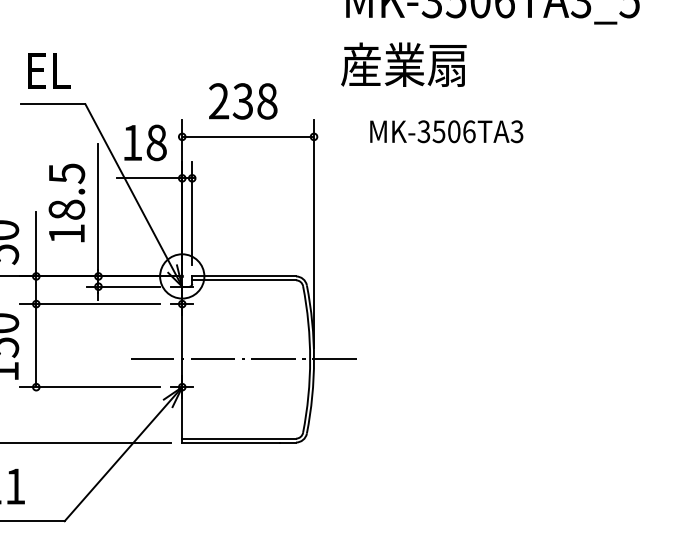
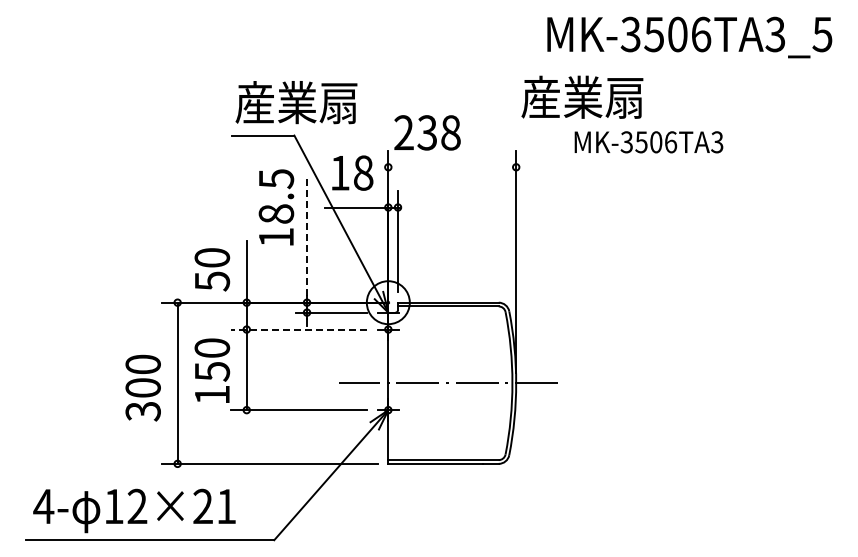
text: (403, 63) -> (582, 96), moved
text: (87, 70) -> (296, 102), EL -> 産業扇
text: (243, 101) -> (427, 132), moved
text: (446, 131) -> (648, 142), moved
line: (248, 137) -> (452, 167), removed
text: (66, 203) -> (276, 207), moved
line: (98, 207) -> (307, 235), solid -> dashed
line: (89, 304) -> (298, 329), solid -> dashed

